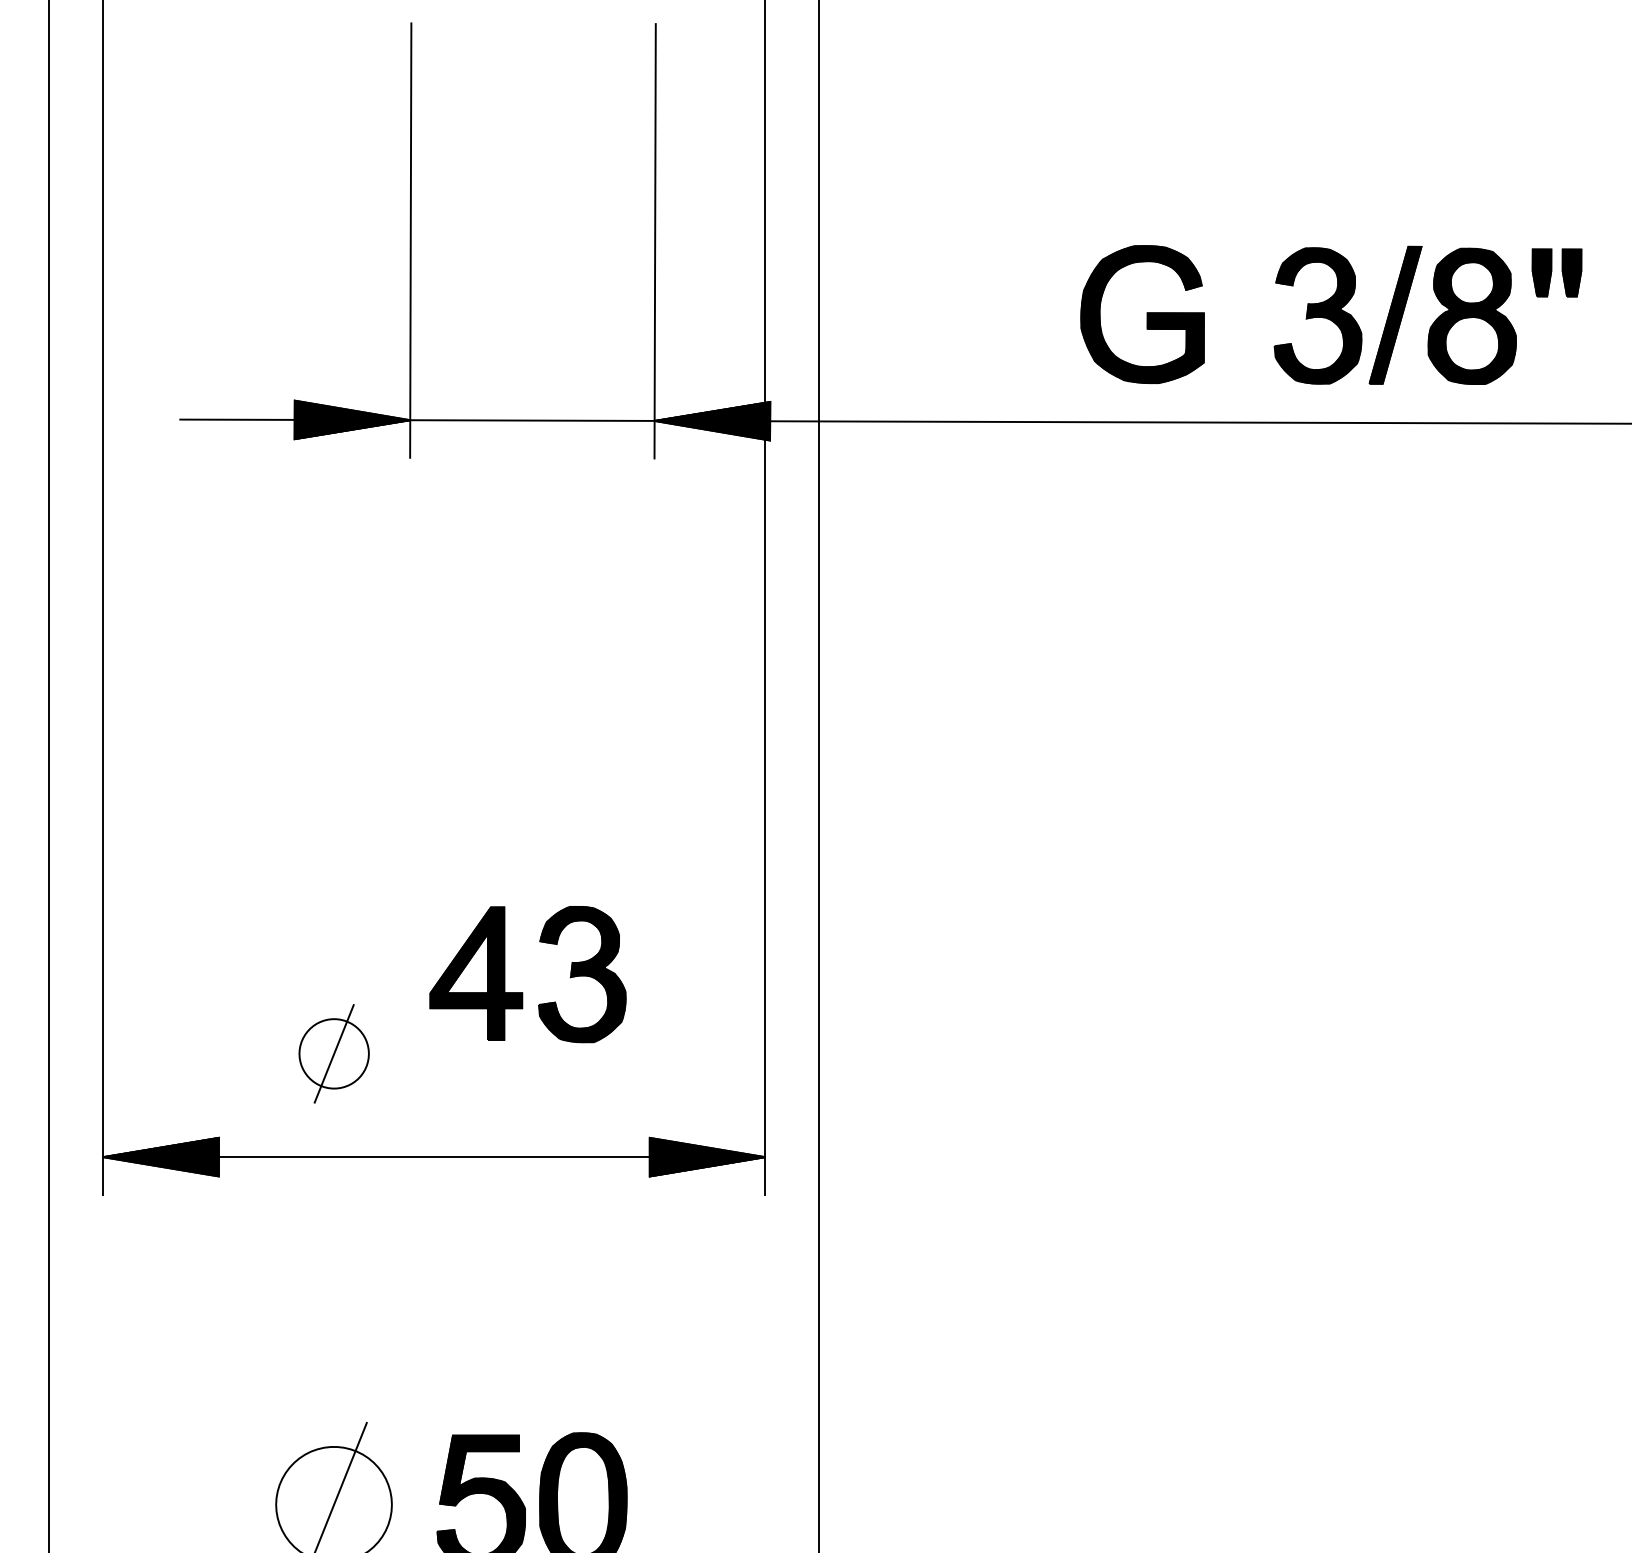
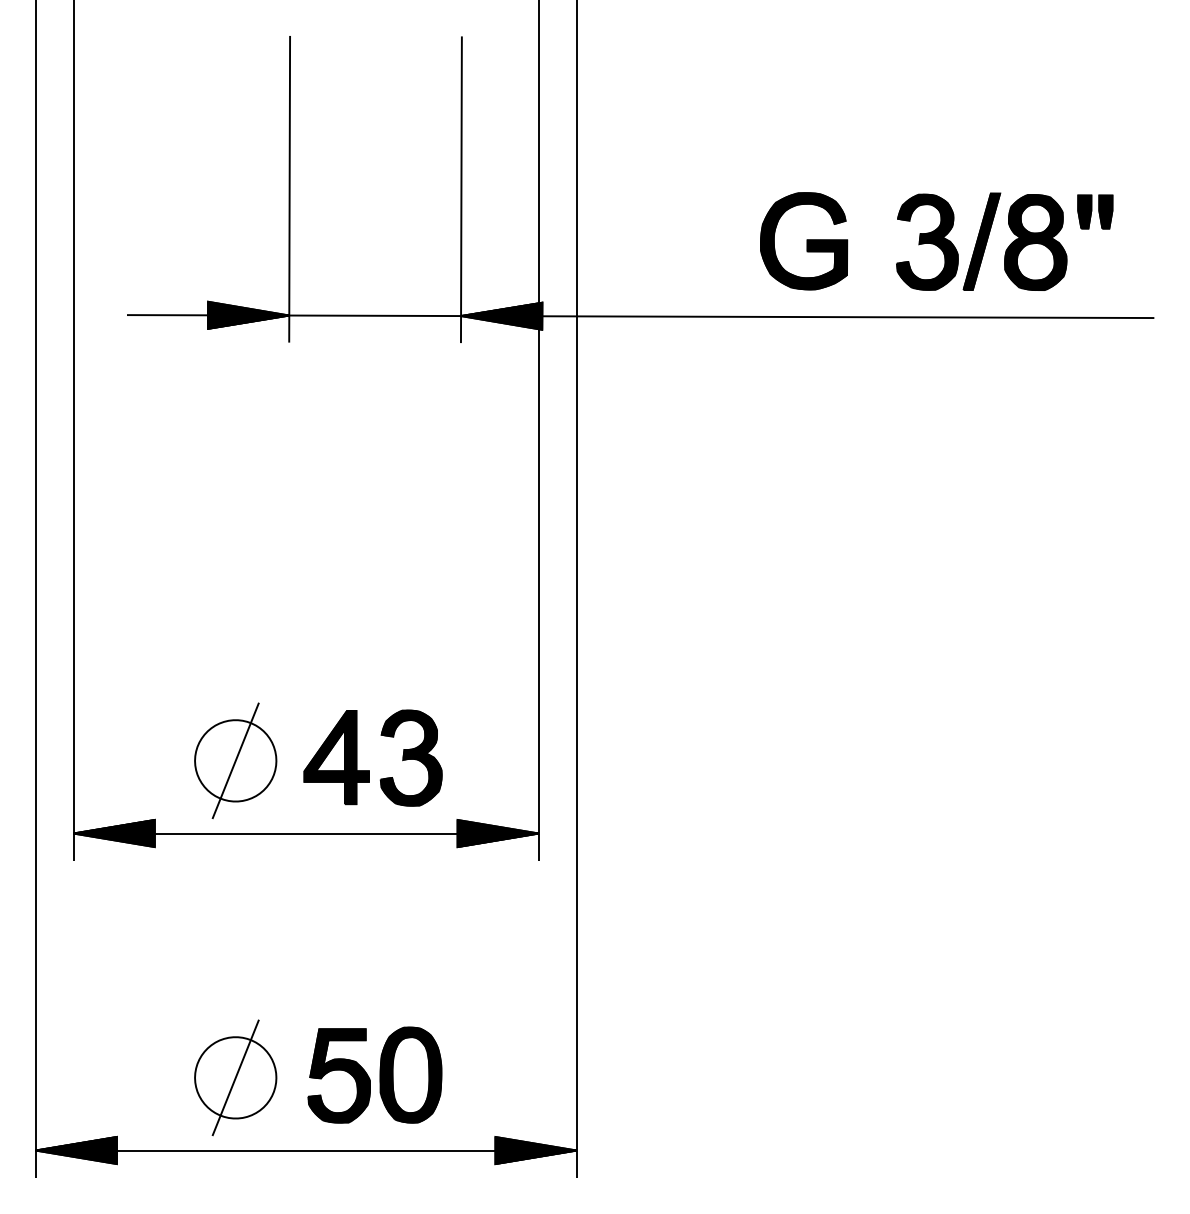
part: (522, 992) -> (369, 770), moved
part: (333, 1053) -> (235, 760), size x1.67

